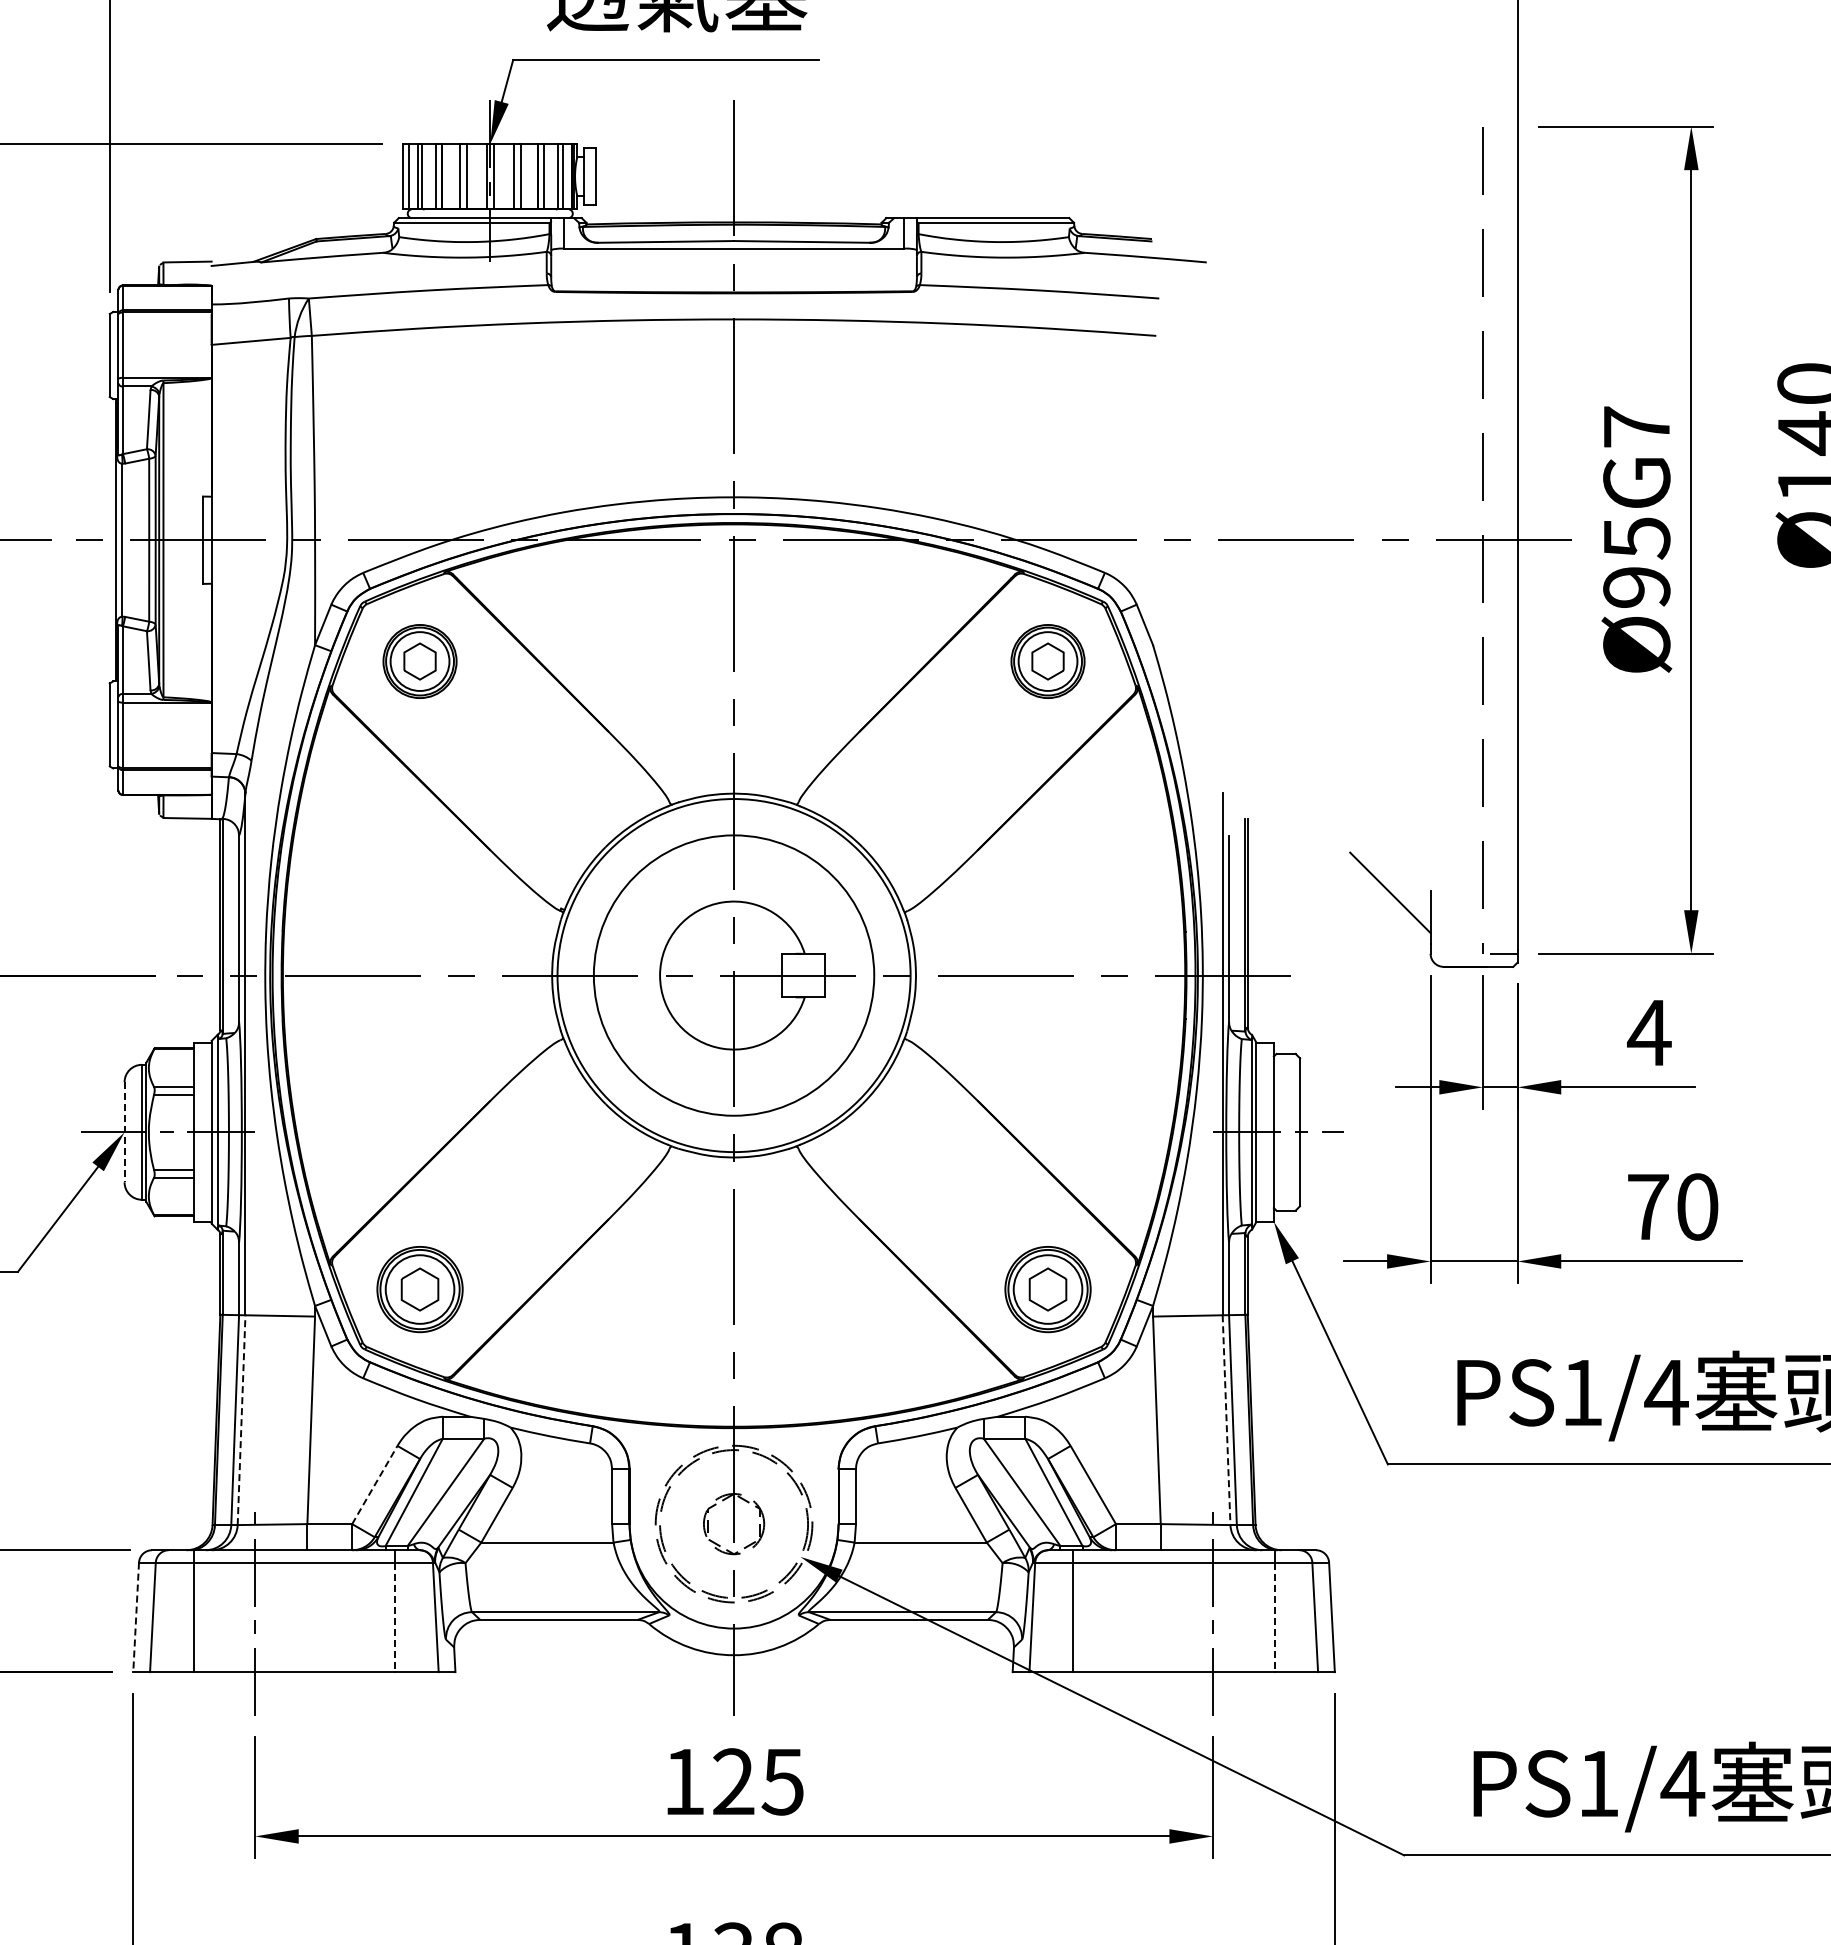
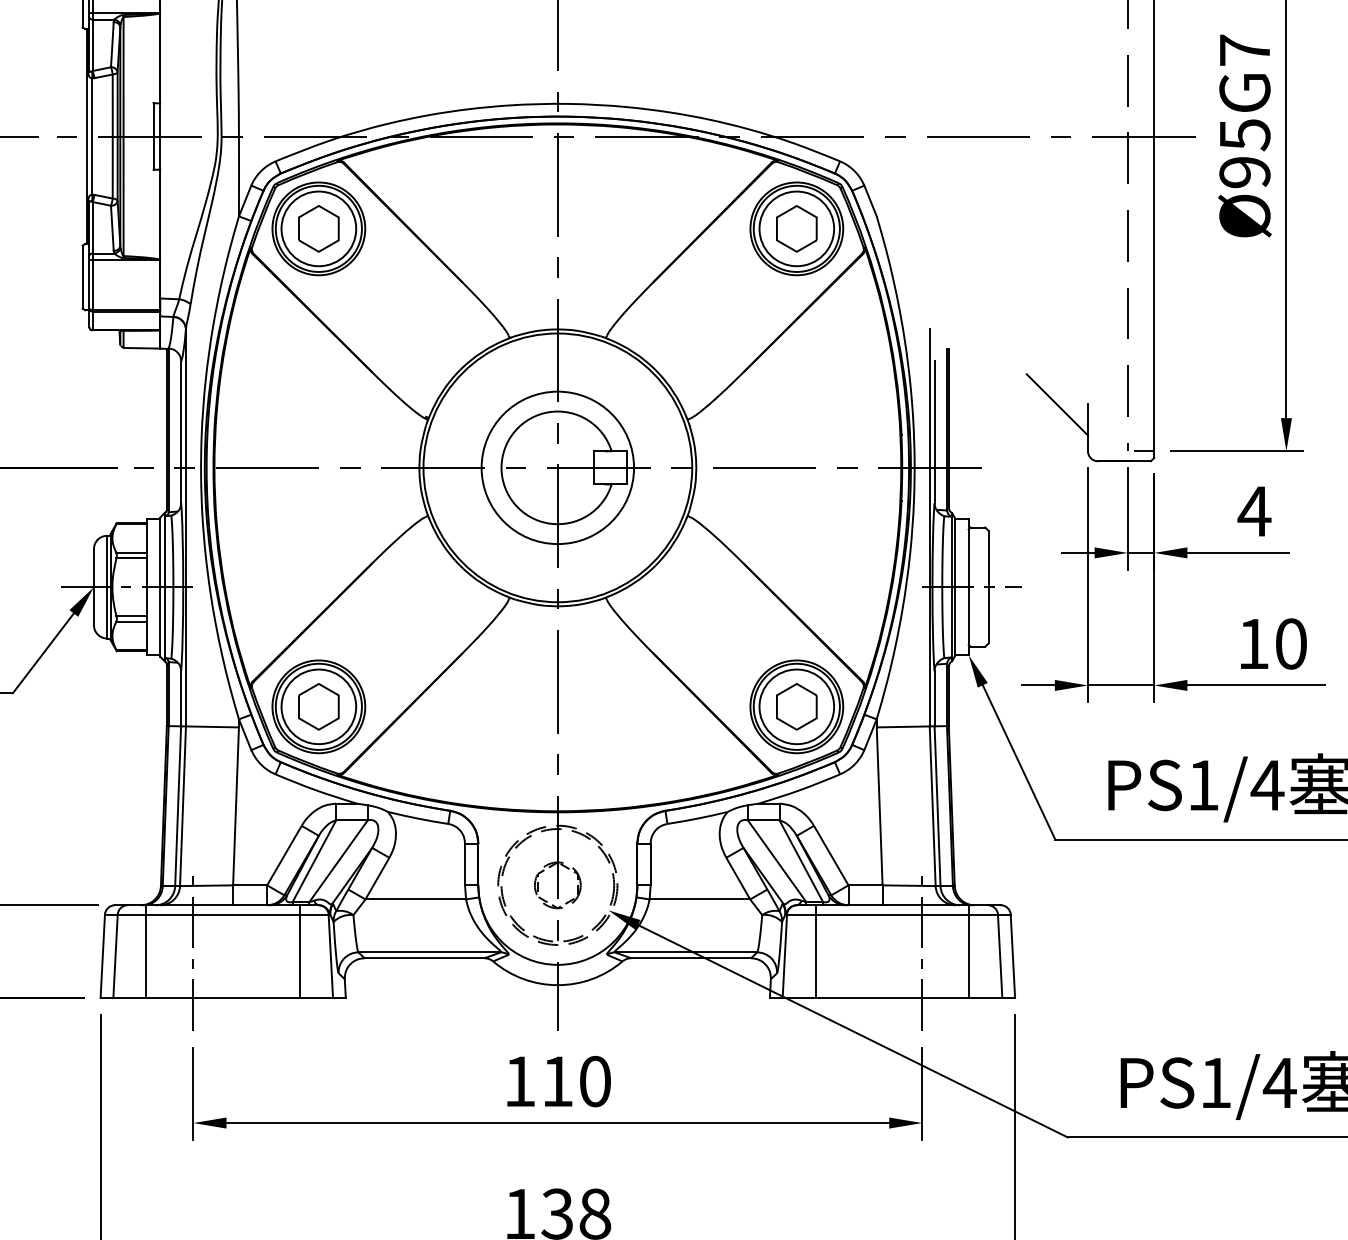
part: (419, 661) -> (318, 228), size x1.67
part: (1047, 661) -> (796, 228), size x1.67
circle: (733, 975) -> (557, 467), size x0.71
line: (124, 1132) -> (93, 587), dashed -> solid
text: (1648, 1206) -> (1253, 643), 70 -> 10
part: (419, 1289) -> (318, 706), size x1.43
part: (1047, 1289) -> (796, 706), size x1.43
line: (241, 1419) -> (182, 805), dashed -> solid
line: (1226, 1420) -> (932, 806), dashed -> solid
line: (374, 1485) -> (284, 855), dashed -> solid
line: (136, 1617) -> (103, 956), dashed -> solid
line: (395, 1617) -> (300, 956), dashed -> solid
line: (1274, 1617) -> (969, 956), dashed -> solid
text: (758, 1781) -> (576, 1081), 125 -> 110

